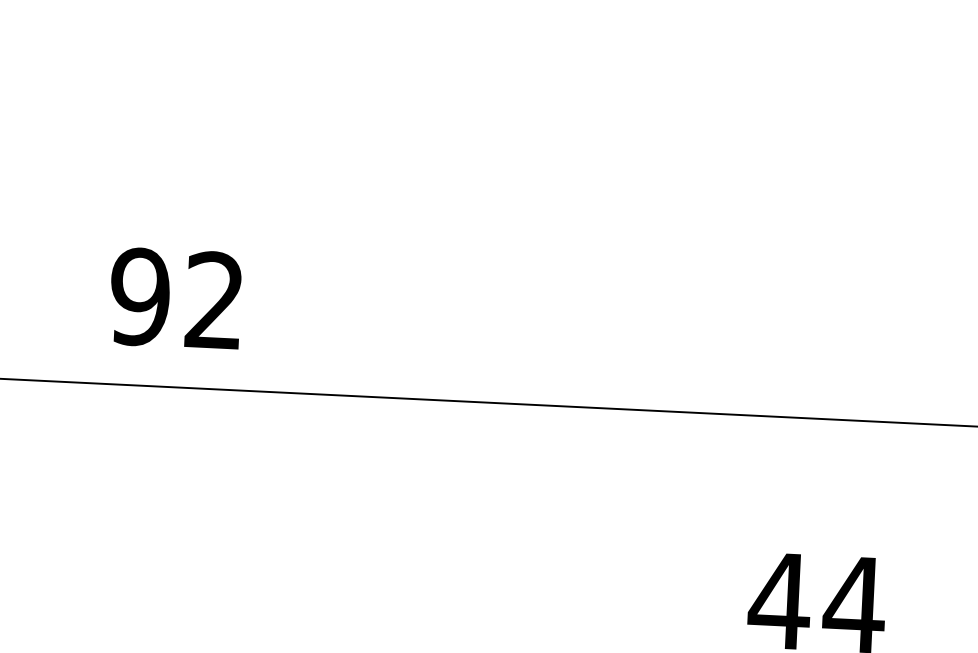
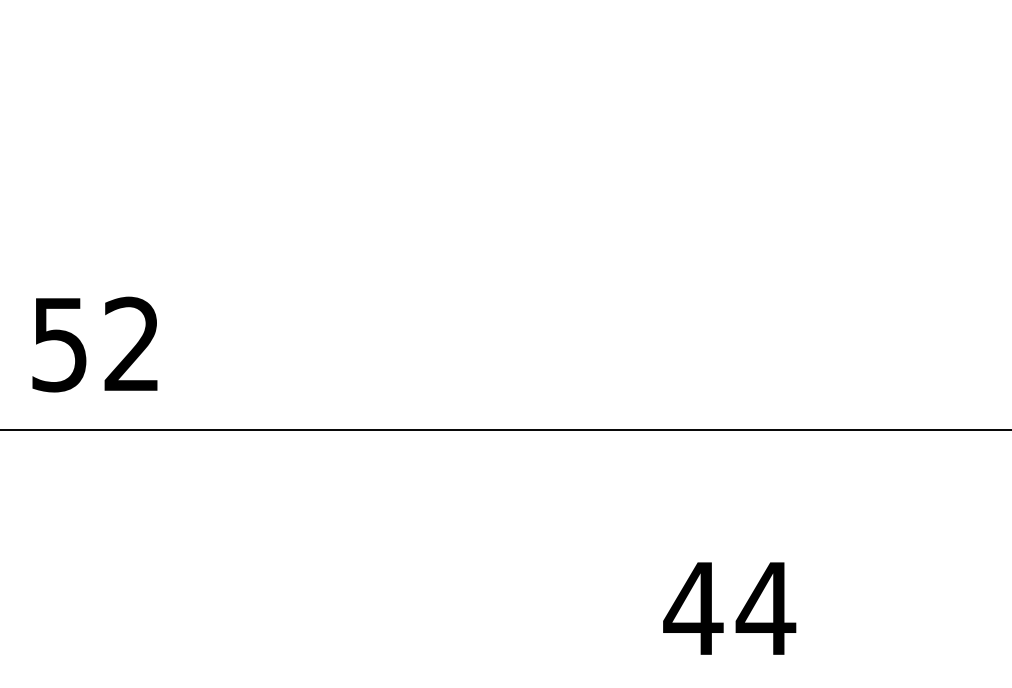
text: (139, 296) -> (59, 344), 92 -> 52

